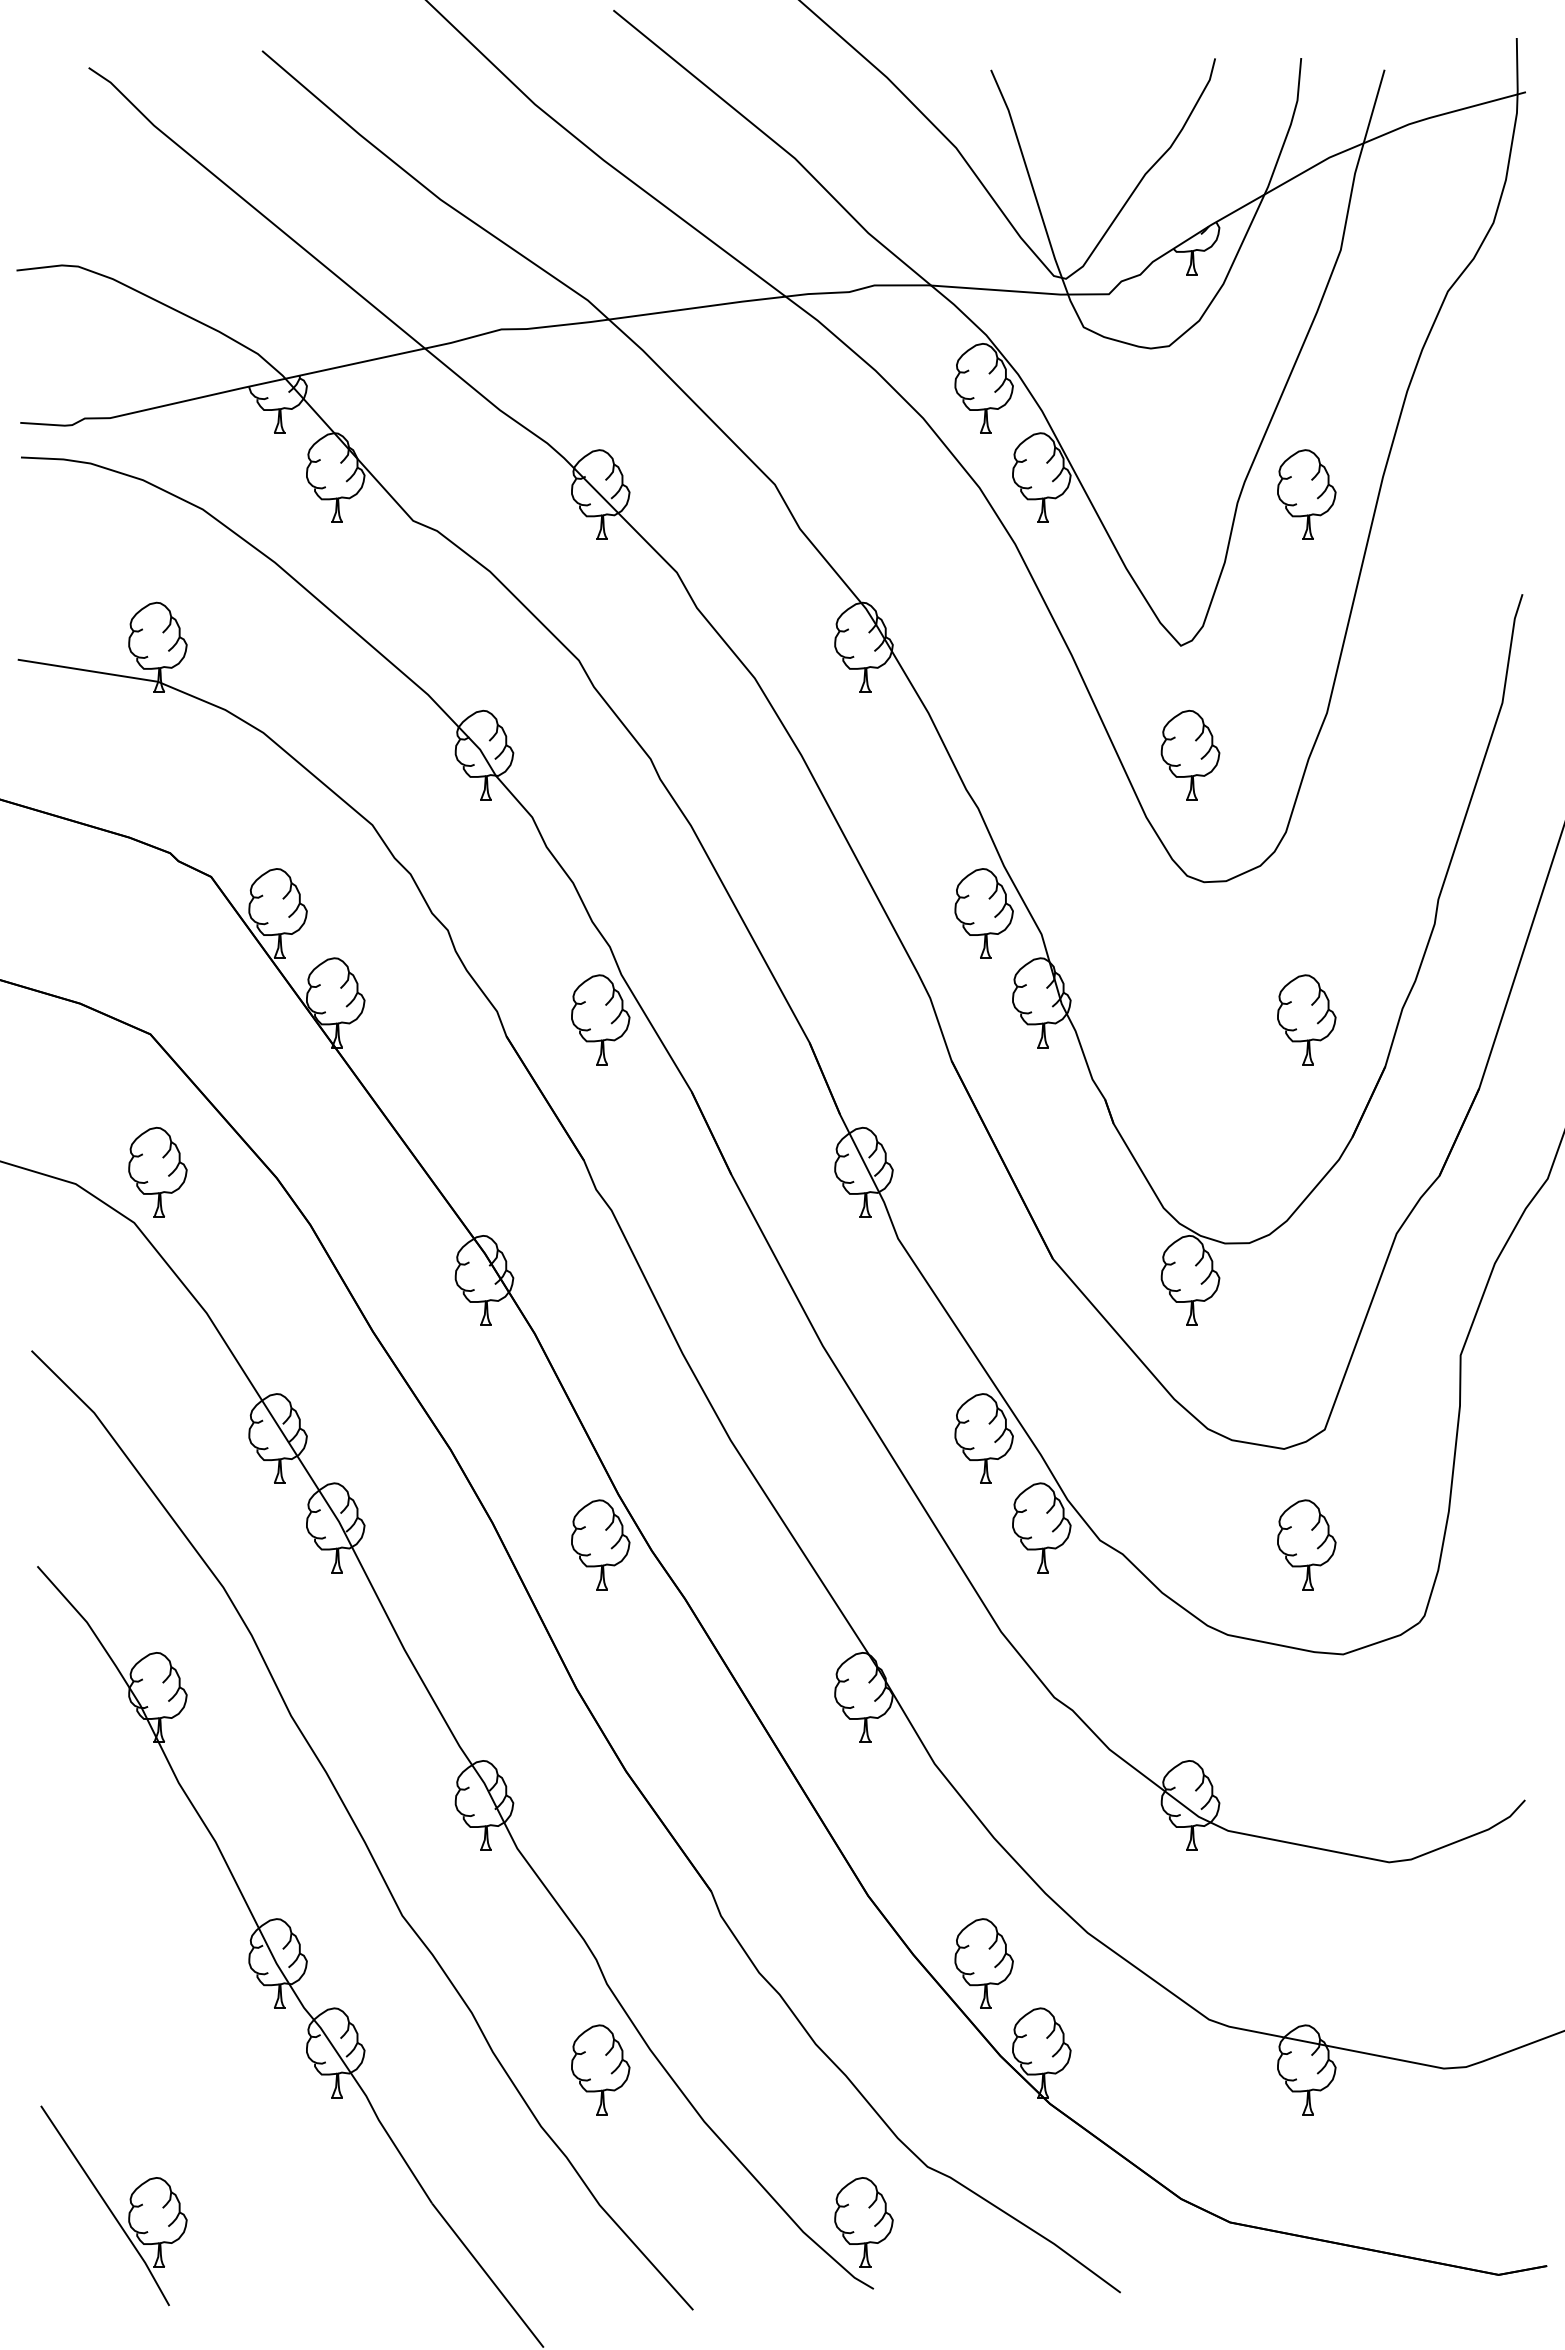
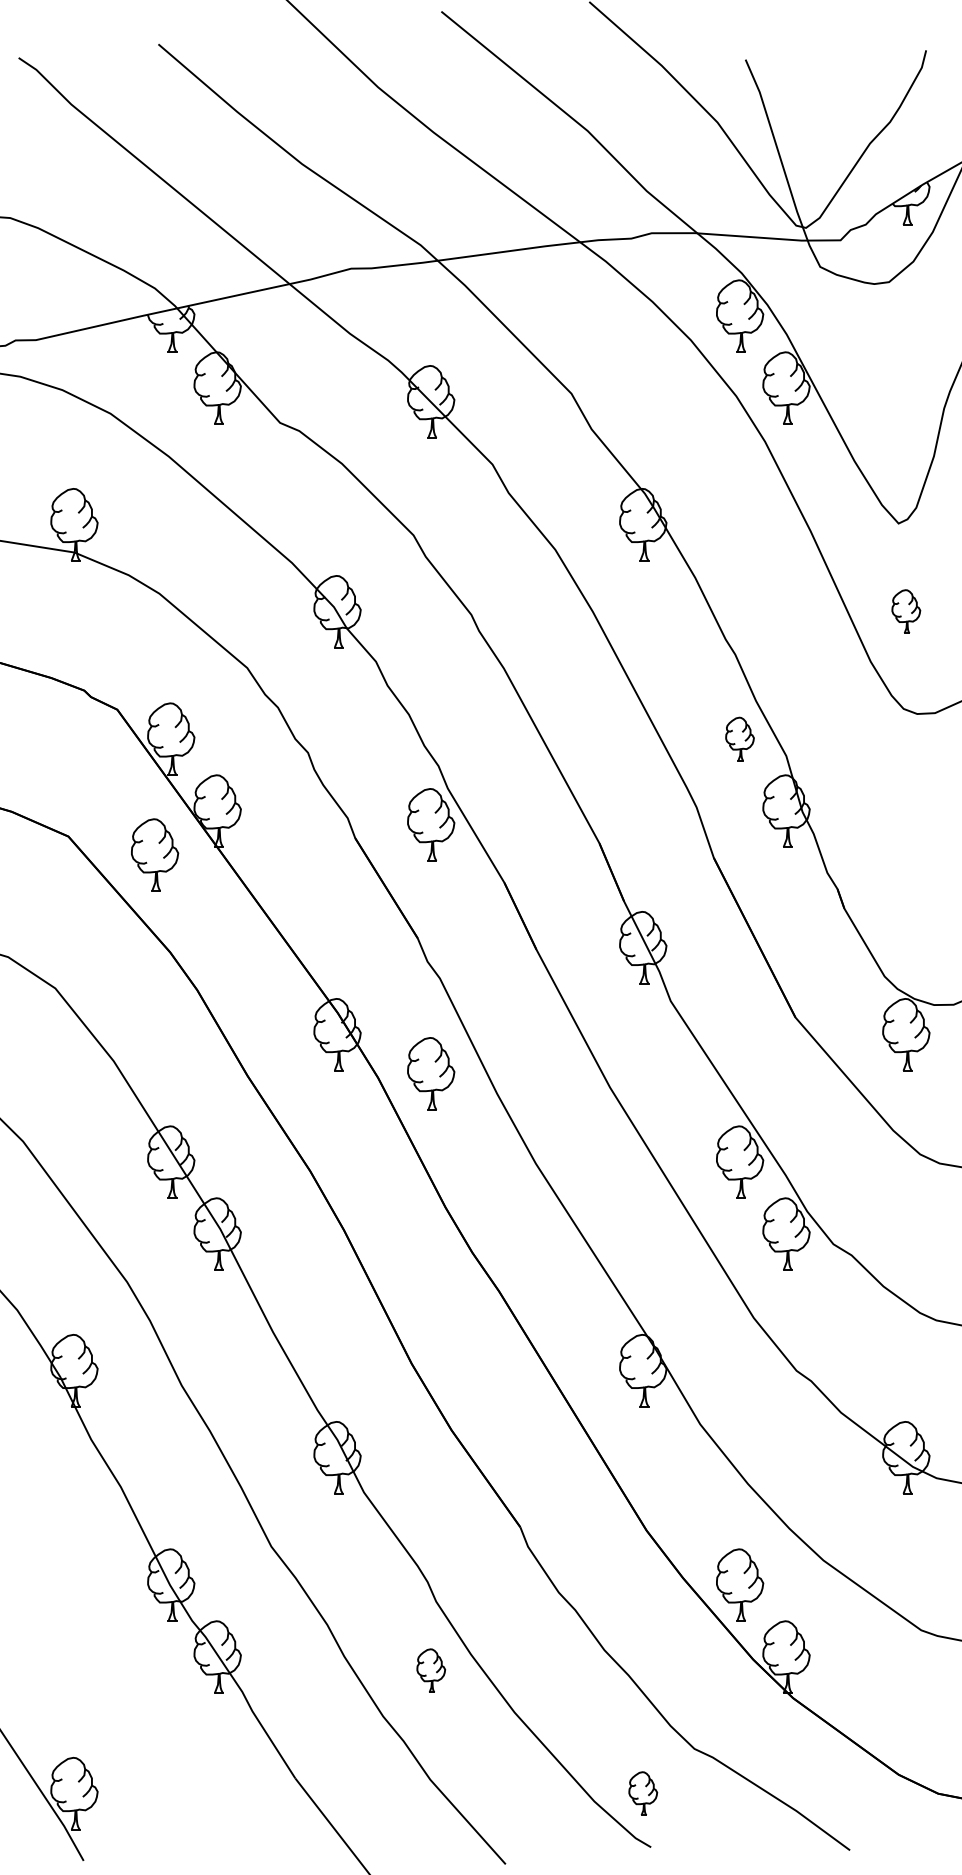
part: (1190, 754) -> (906, 611), size x0.6
part: (983, 913) -> (739, 739), size x0.6
part: (157, 1171) -> (154, 854), moved
part: (600, 1544) -> (430, 1073), moved
part: (600, 2069) -> (430, 1670), size x0.6
part: (863, 2222) -> (642, 1793), size x0.6

